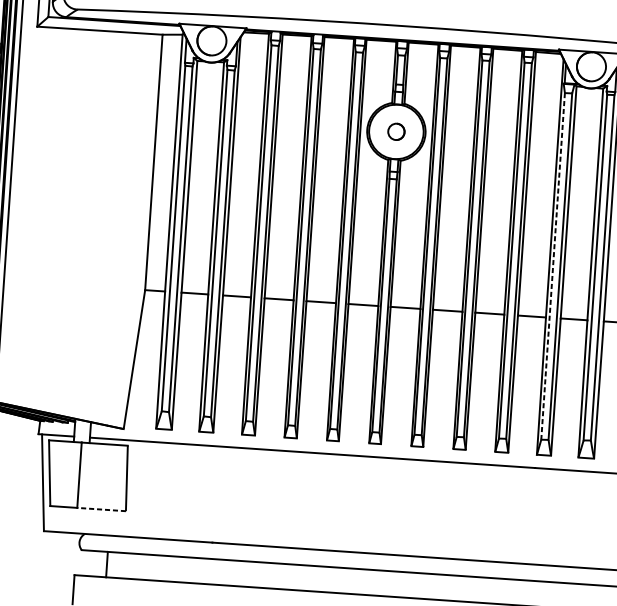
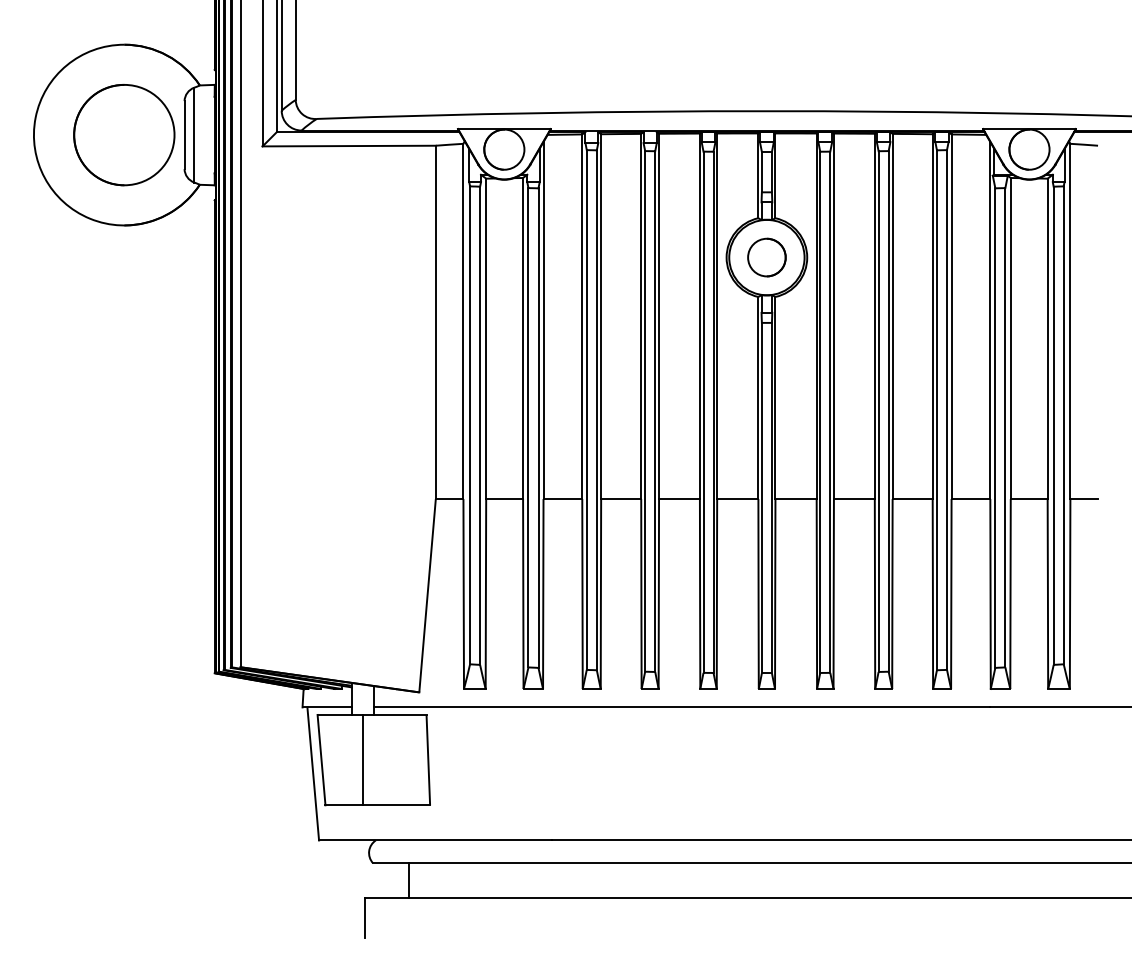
part: (396, 131) -> (766, 257), size x1.67
line: (553, 266) -> (995, 428), dashed -> solid
line: (101, 509) -> (396, 805), dashed -> solid

